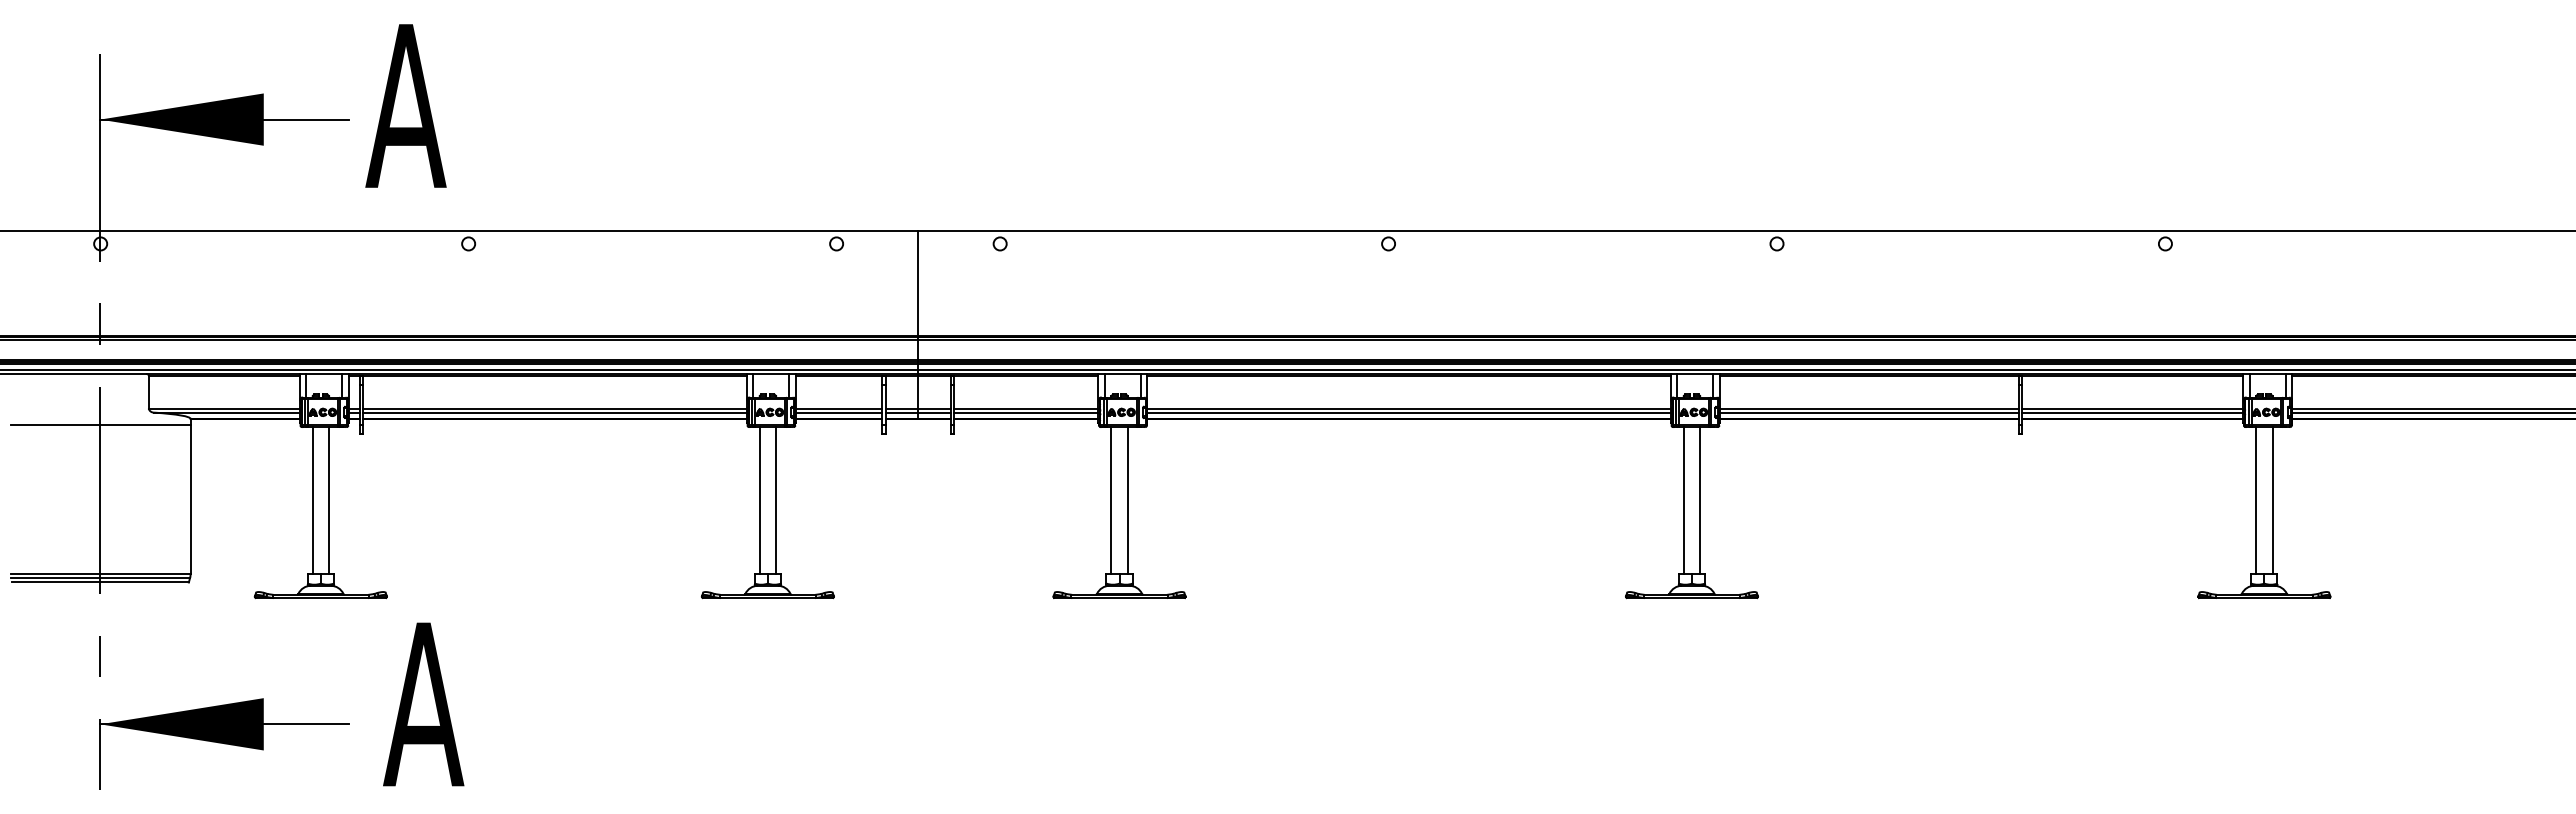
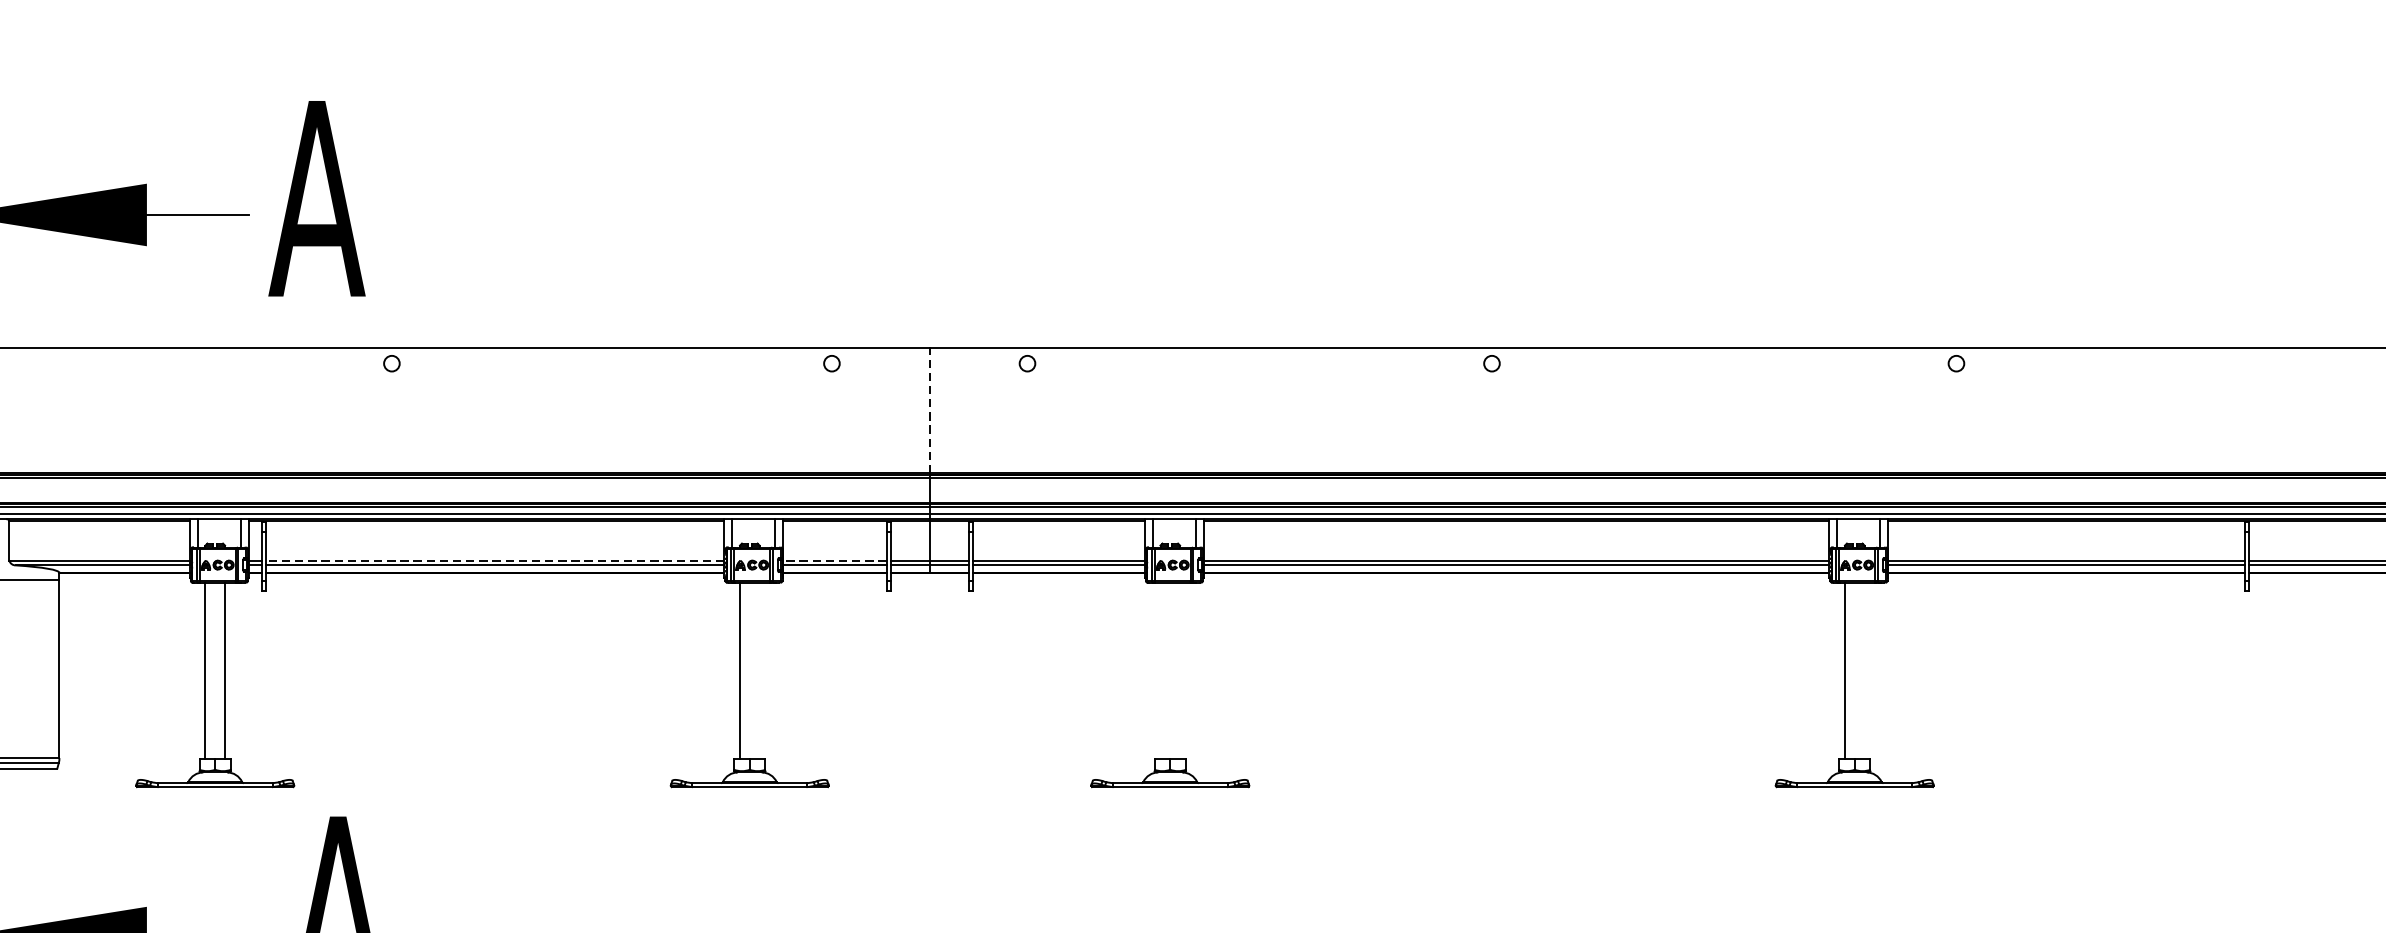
line: (918, 282) -> (929, 409), solid -> dashed
line: (555, 408) -> (495, 560), solid -> dashed
line: (838, 408) -> (834, 560), solid -> dashed
line: (776, 500) -> (760, 670), removed
line: (1111, 500) -> (1160, 670), removed
line: (1127, 500) -> (1179, 670), removed
line: (1700, 500) -> (1864, 670), removed

